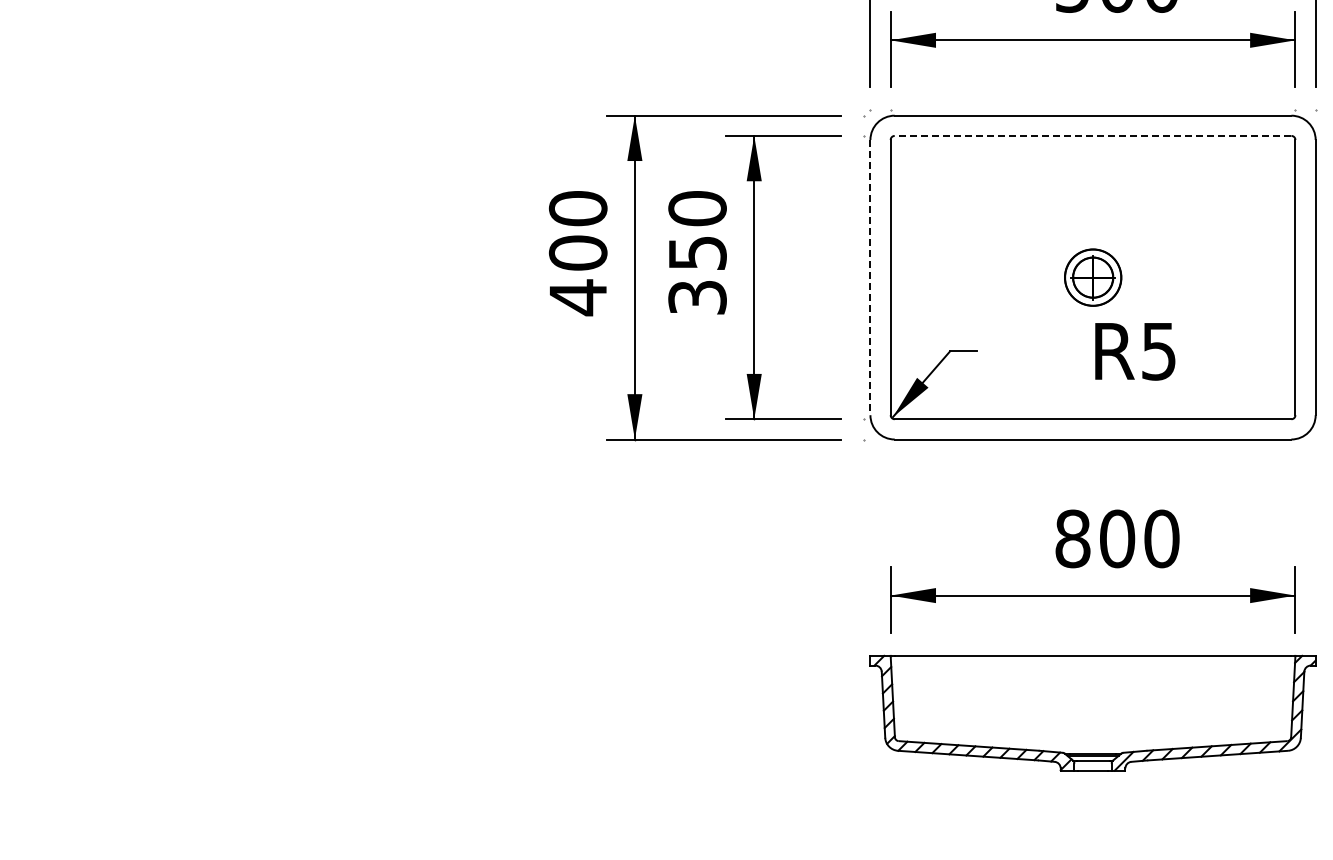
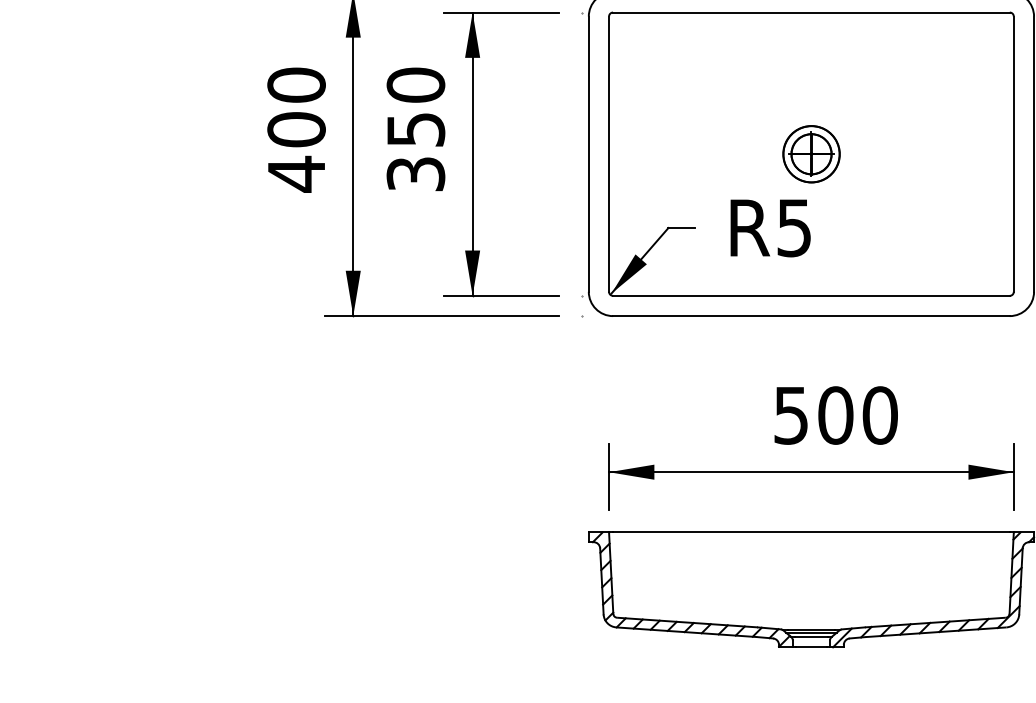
line: (1092, 135) -> (810, 12), dashed -> solid
line: (870, 277) -> (588, 154), dashed -> solid
text: (1135, 351) -> (770, 228), moved
text: (1072, 538) -> (790, 415), 800 -> 500

